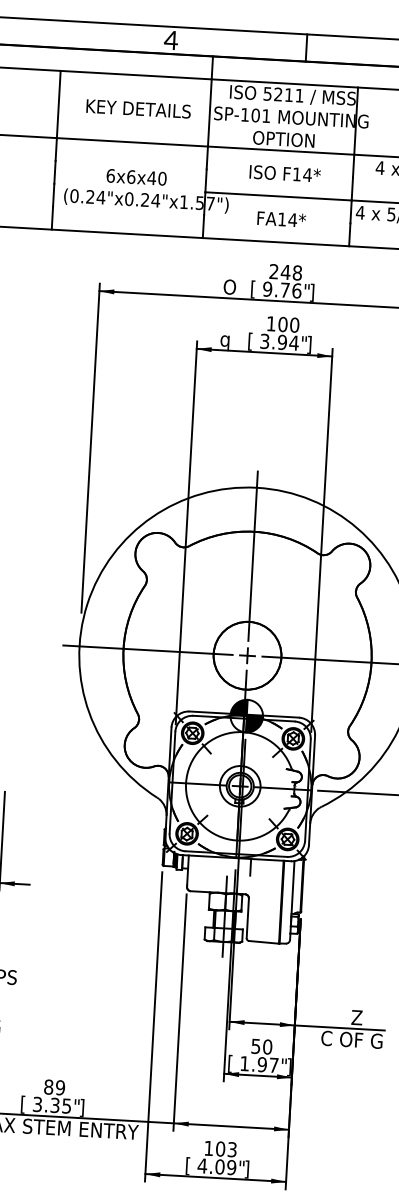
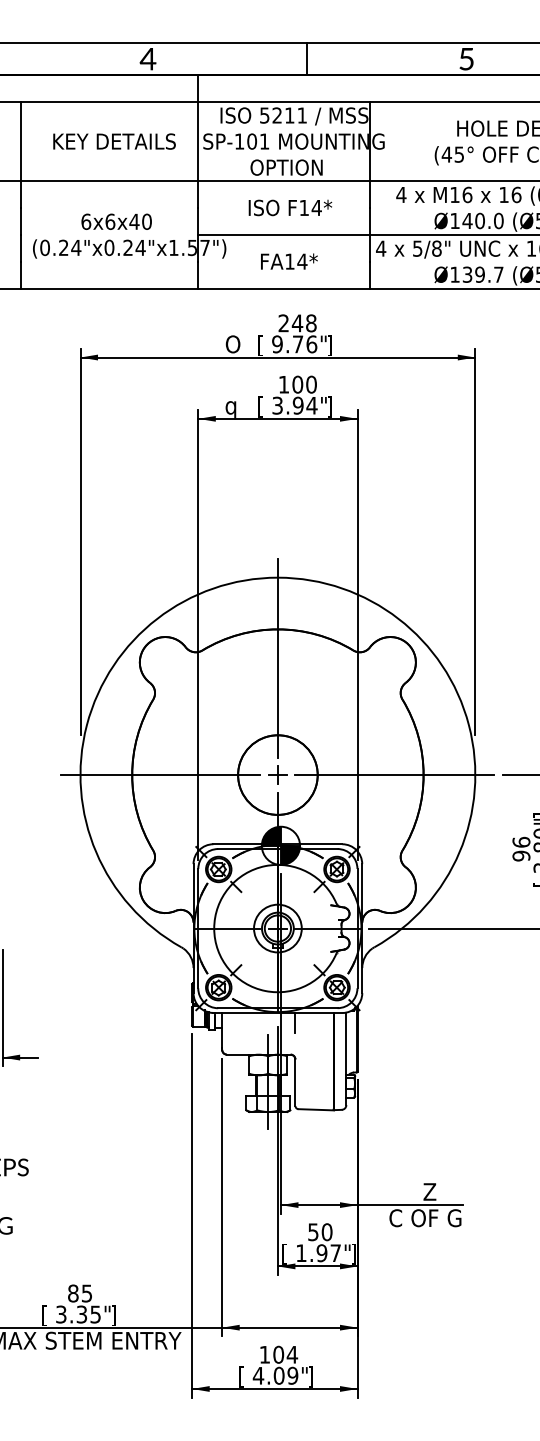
text: (60, 1087) -> (86, 1293), 89 -> 85
text: (232, 1149) -> (292, 1354), 103 -> 104

